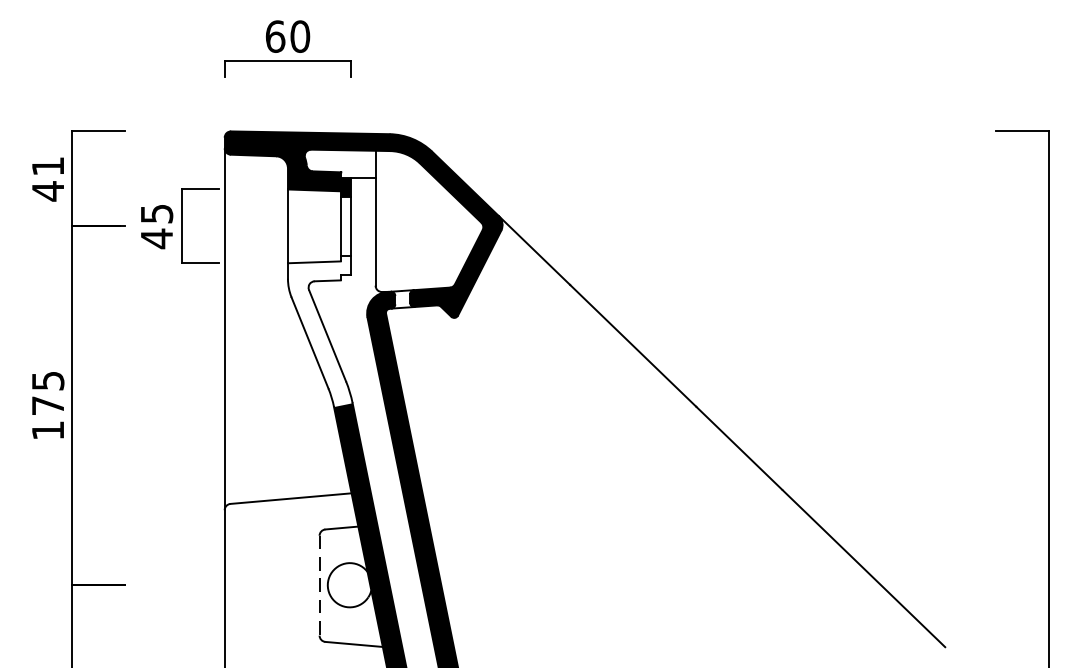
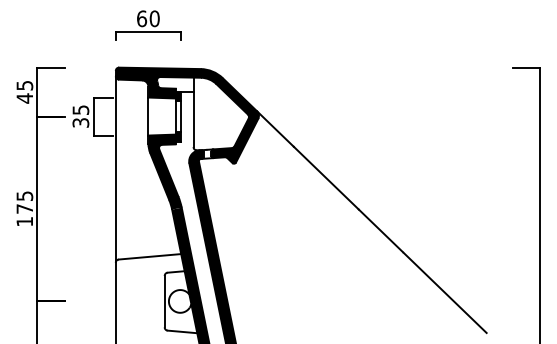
text: (47, 166) -> (24, 85), 41 -> 45
text: (156, 237) -> (80, 122), 45 -> 35
fill: (319, 331) -> (164, 170), added
line: (319, 585) -> (164, 301), dashed -> solid

